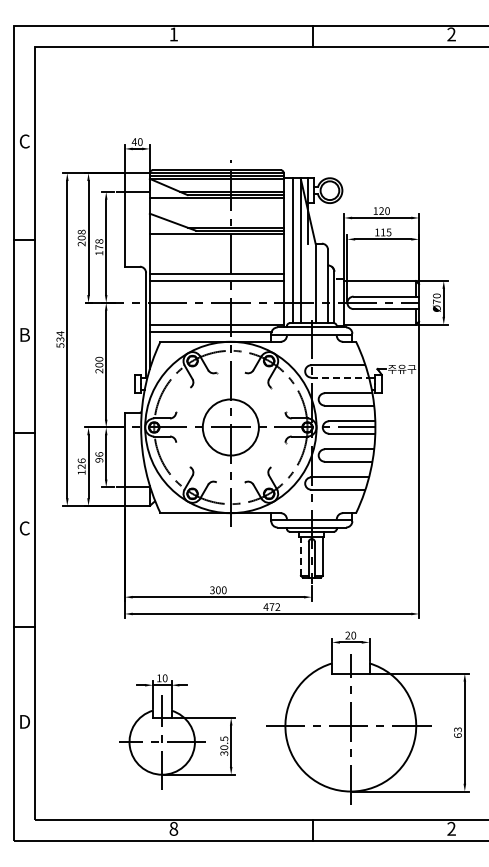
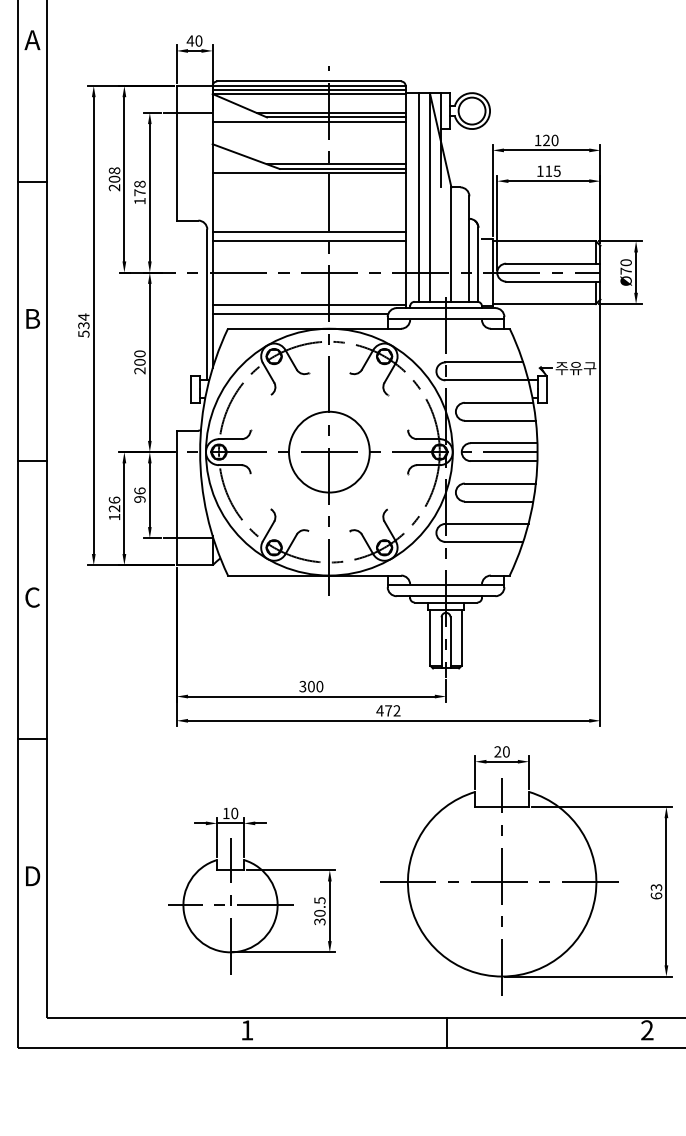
text: (24, 141) -> (32, 40), C -> A
line: (340, 377) -> (487, 380), dashed -> solid
line: (300, 555) -> (429, 636), dashed -> solid
text: (173, 828) -> (246, 1029), 8 -> 1

